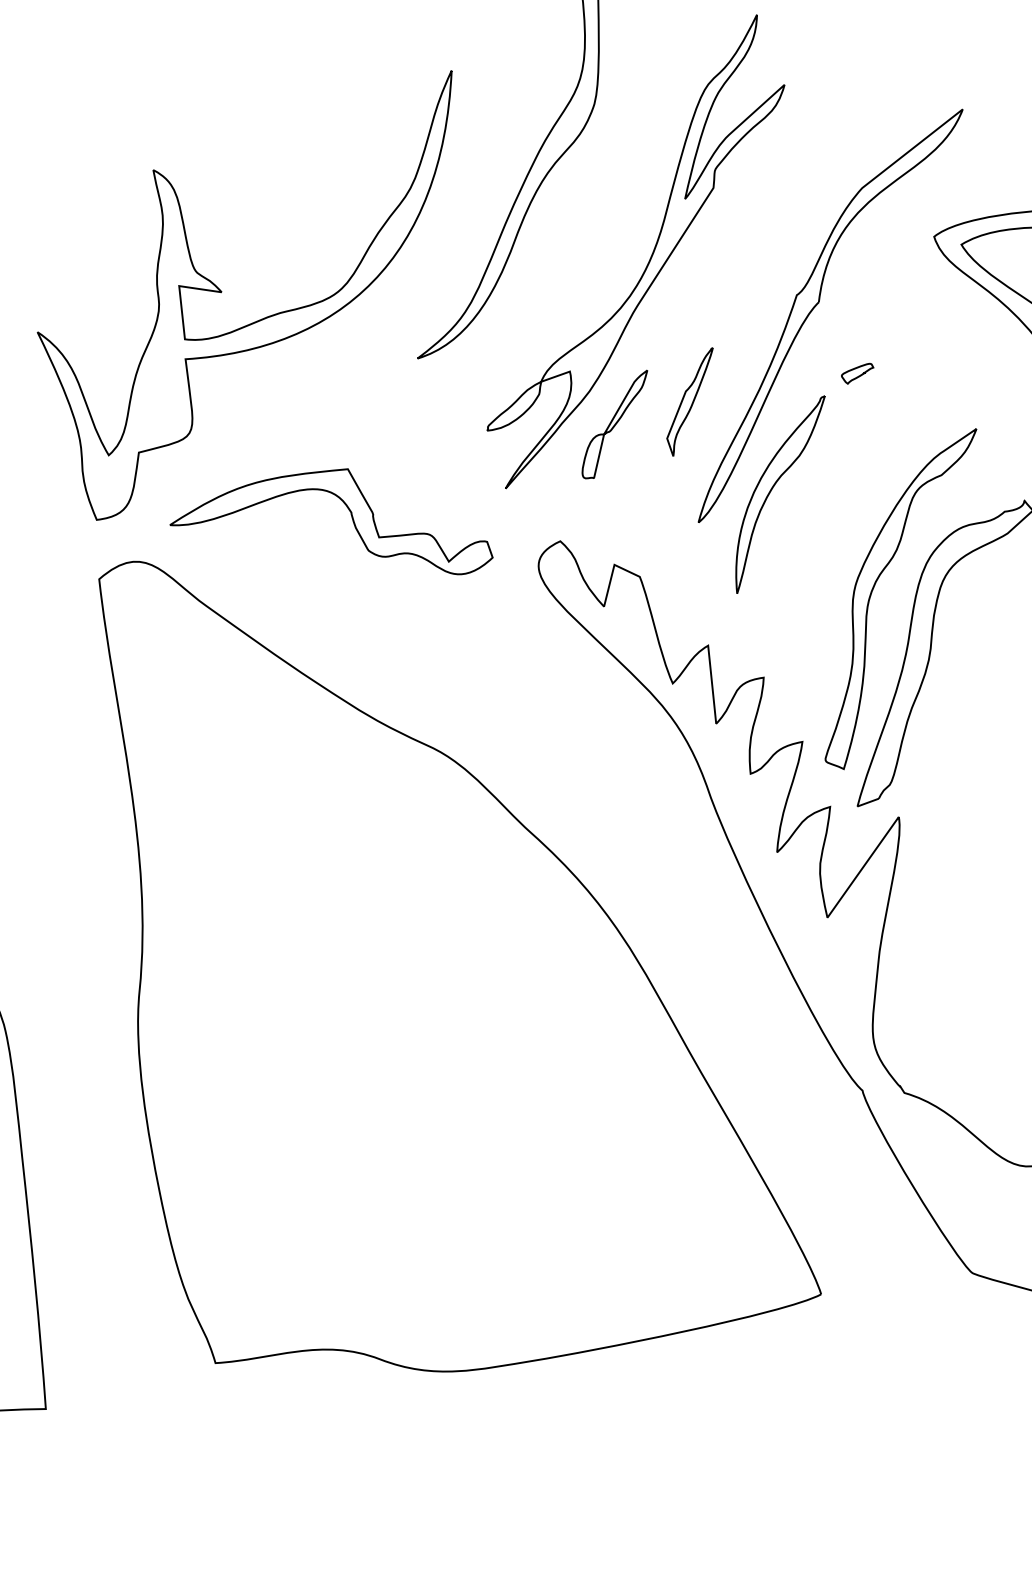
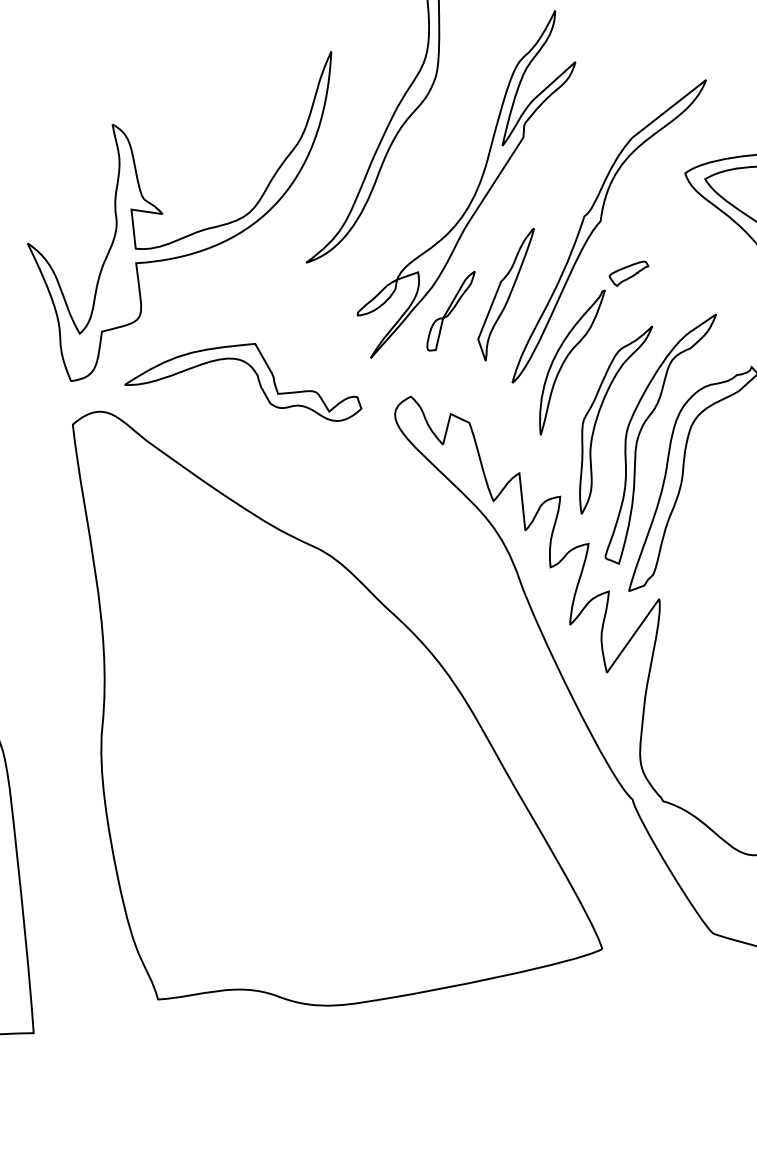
part: (857, 373) -> (628, 273), size x1.67
part: (689, 401) -> (505, 294), size x1.67
part: (817, 563) -> (599, 413), added

